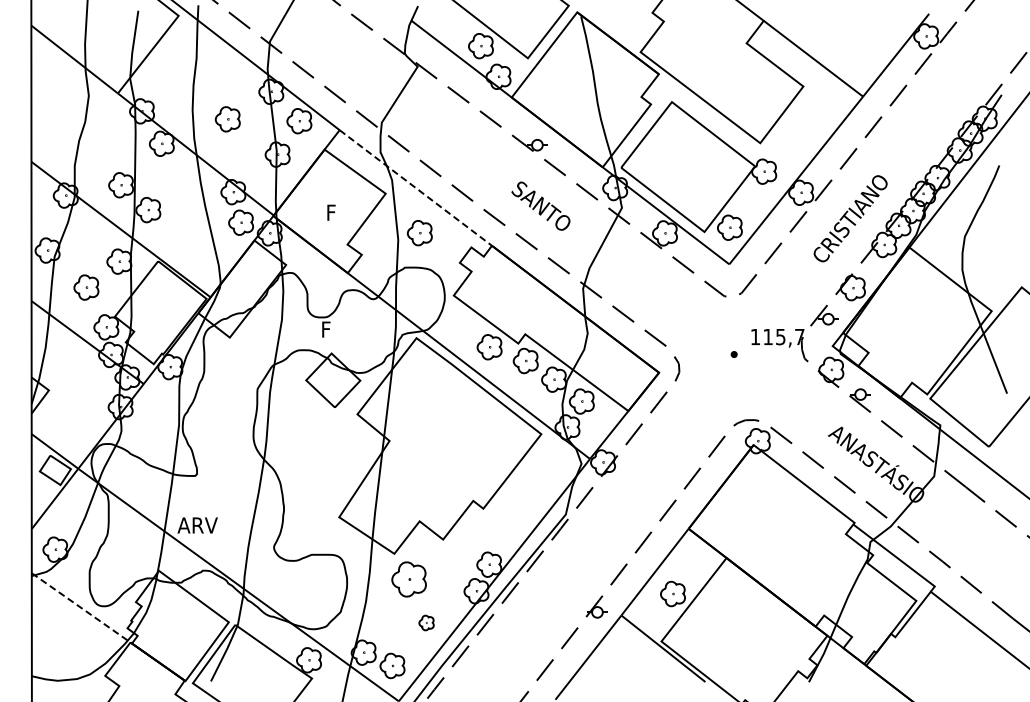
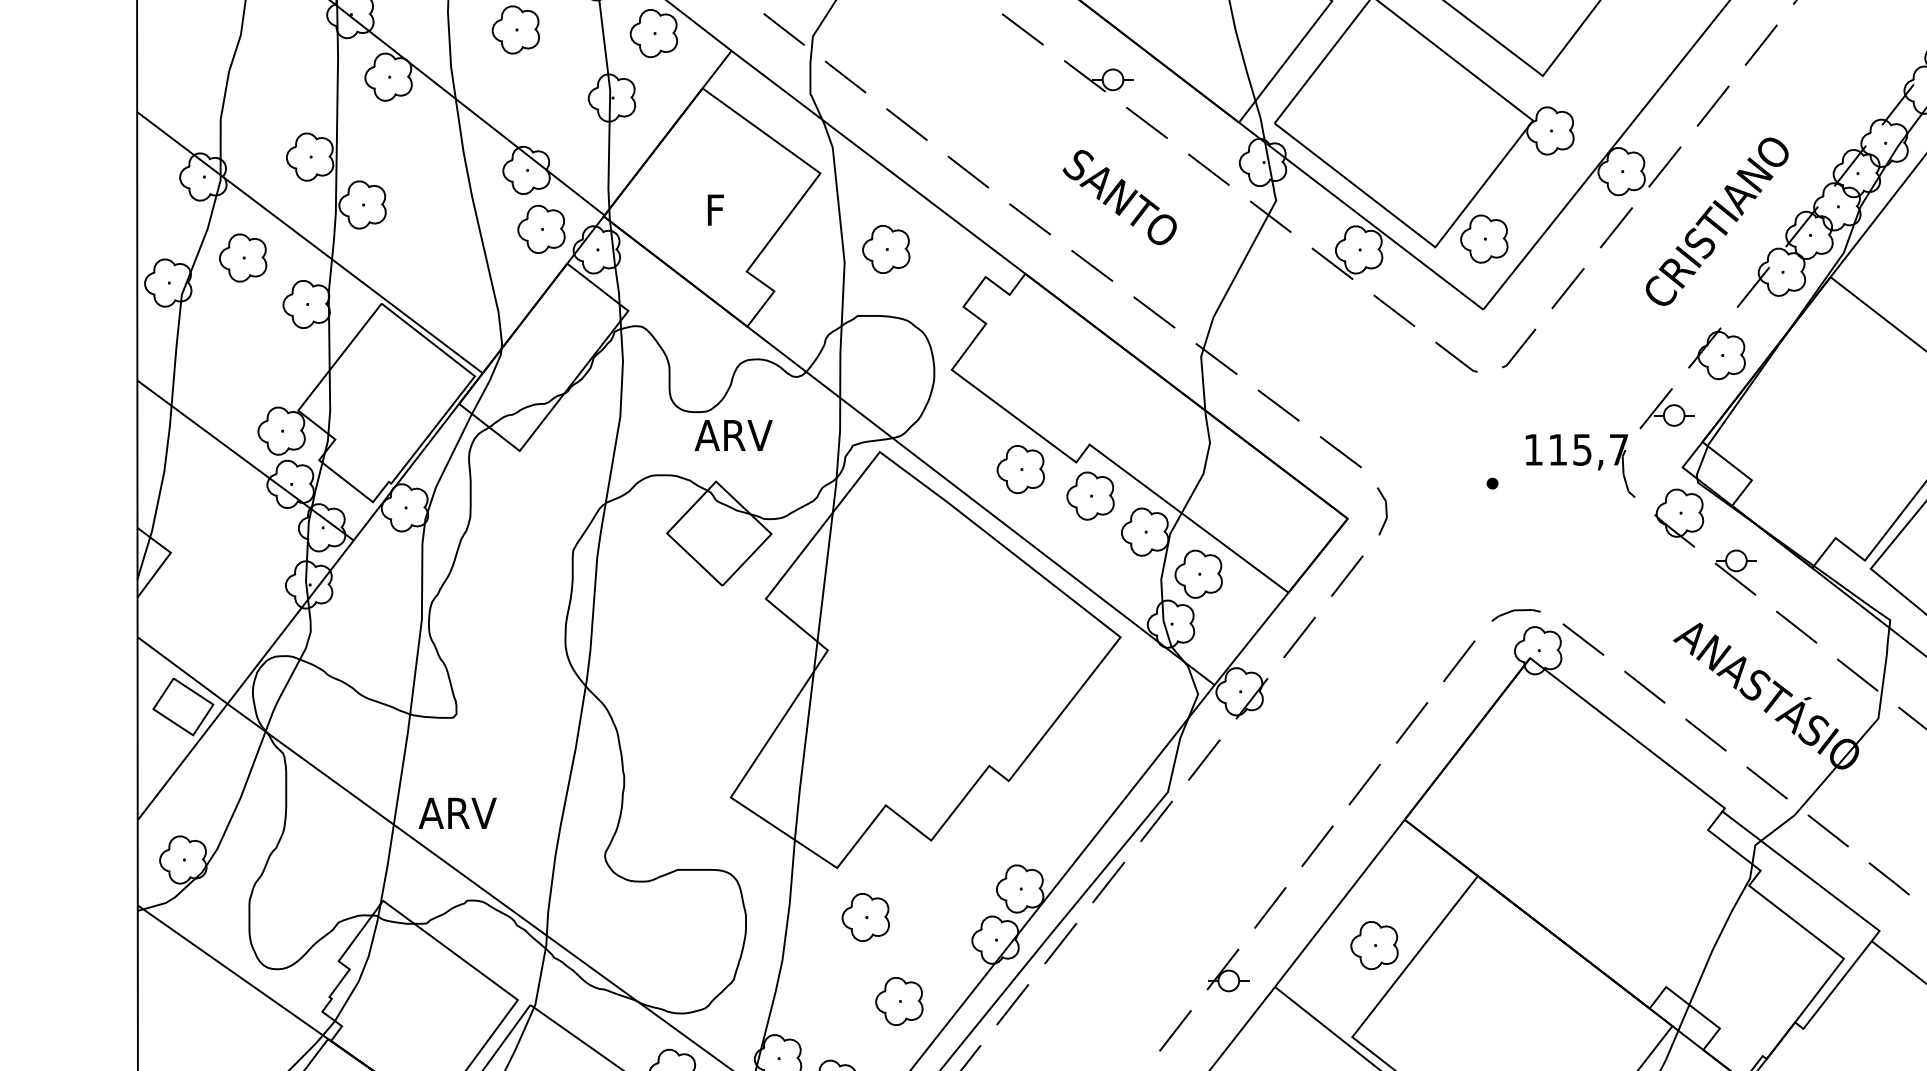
line: (415, 187) -> (877, 161), dashed -> solid
part: (86, 287) -> (243, 257), moved
text: (340, 329) -> (733, 435), F -> ARV
part: (409, 579) -> (866, 917), size x0.71
line: (81, 608) -> (233, 973), dashed -> solid
part: (426, 622) -> (899, 1000), size x1.67

